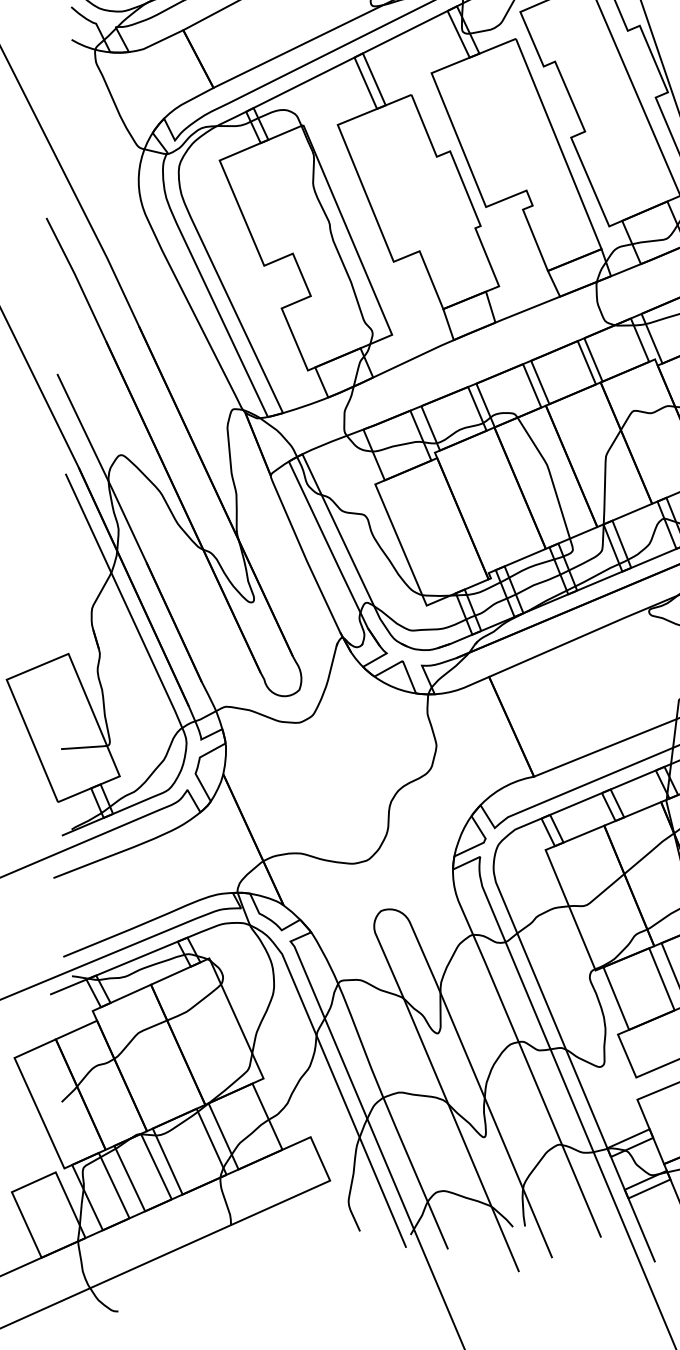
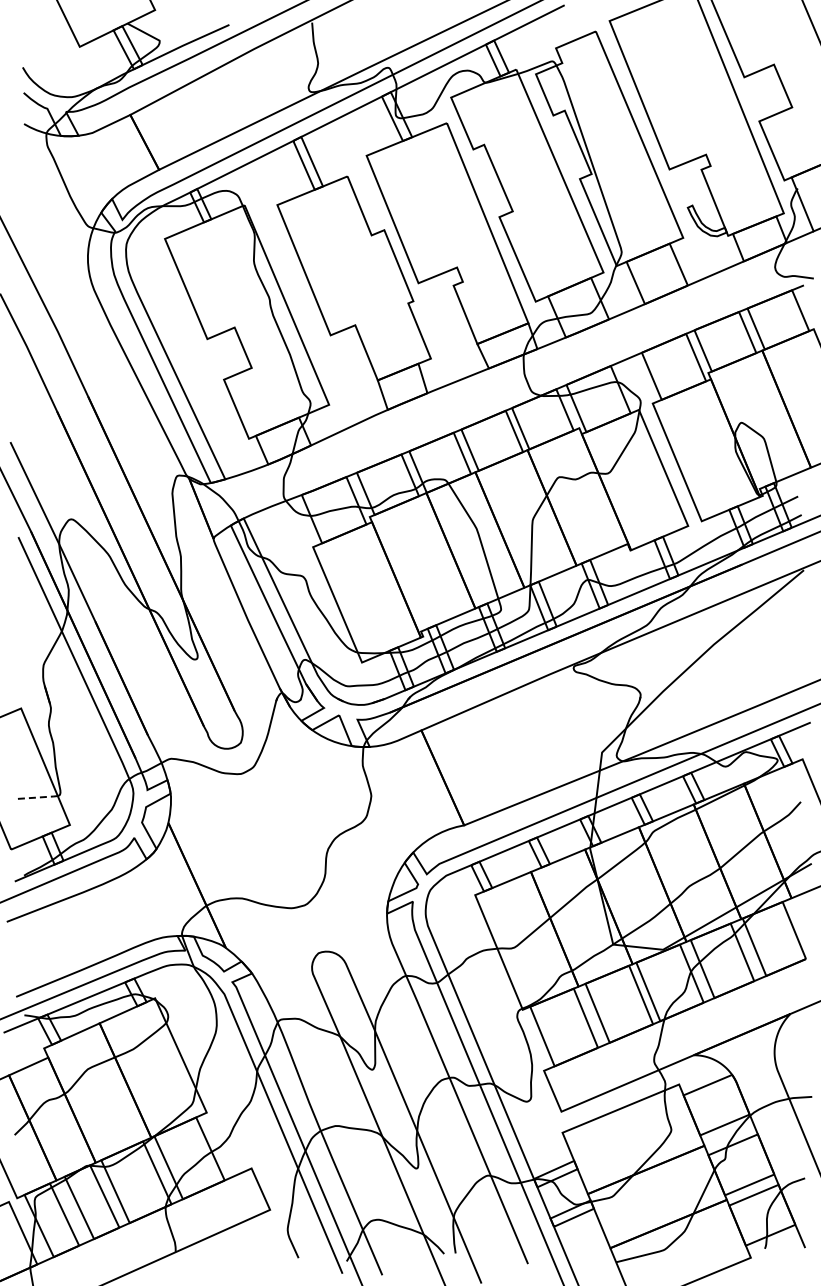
line: (84, 747) -> (36, 797), solid -> dashed

